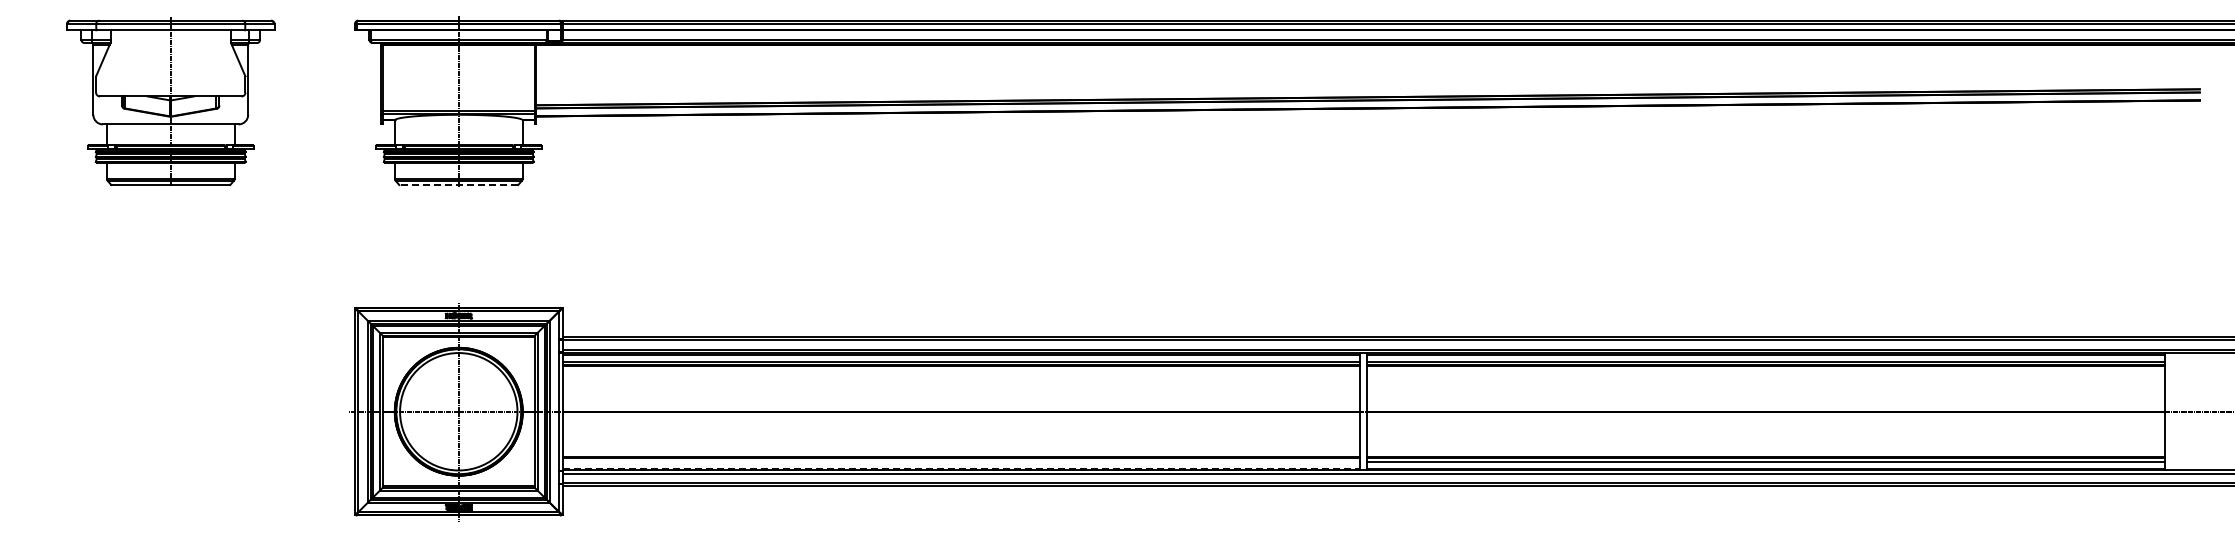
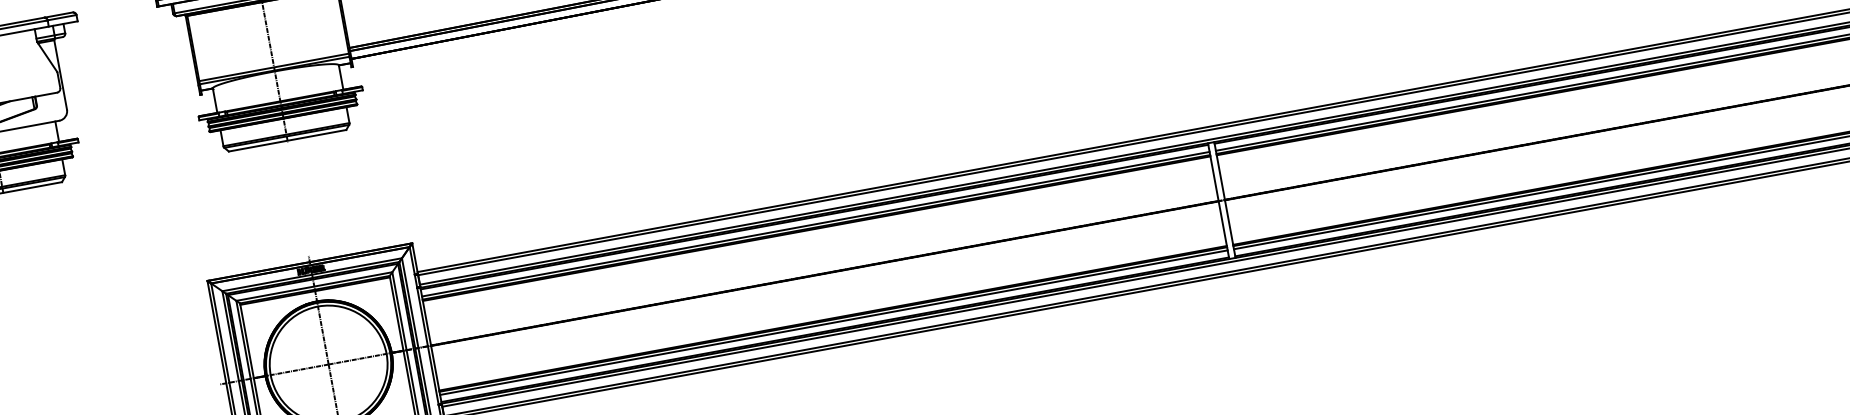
line: (458, 185) -> (287, 141), dashed -> solid
line: (961, 461) -> (833, 322), added
line: (961, 468) -> (835, 329), dashed -> solid

